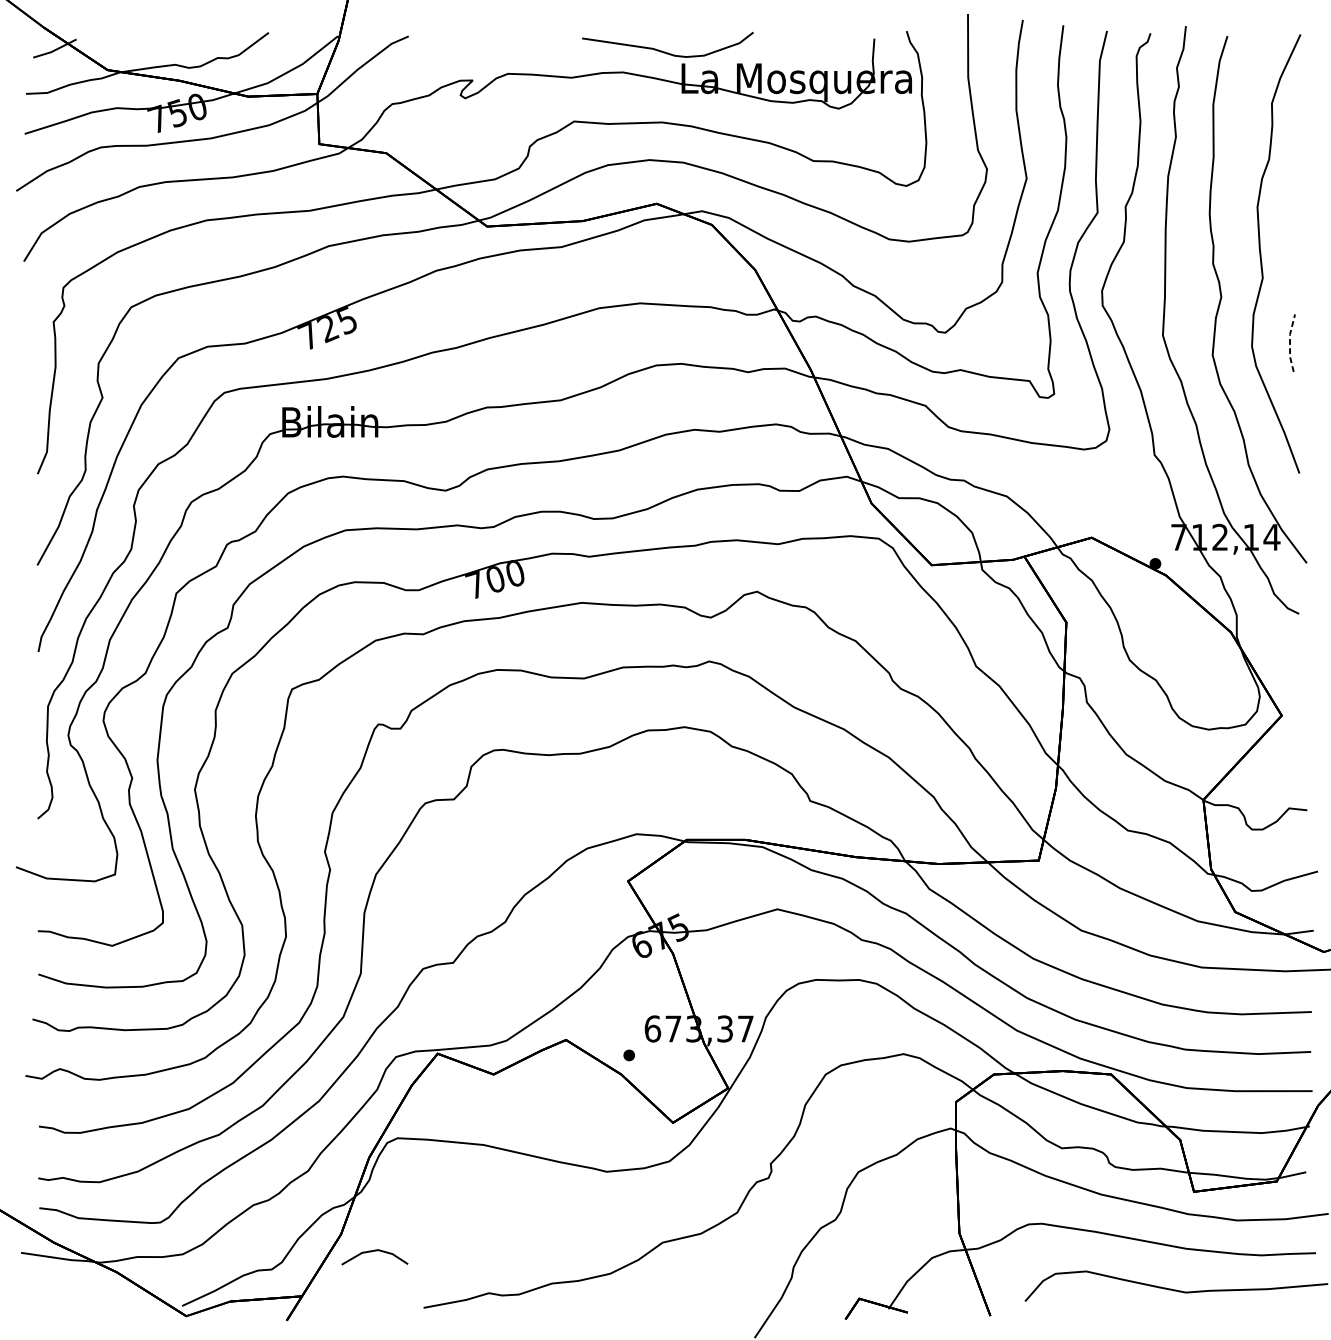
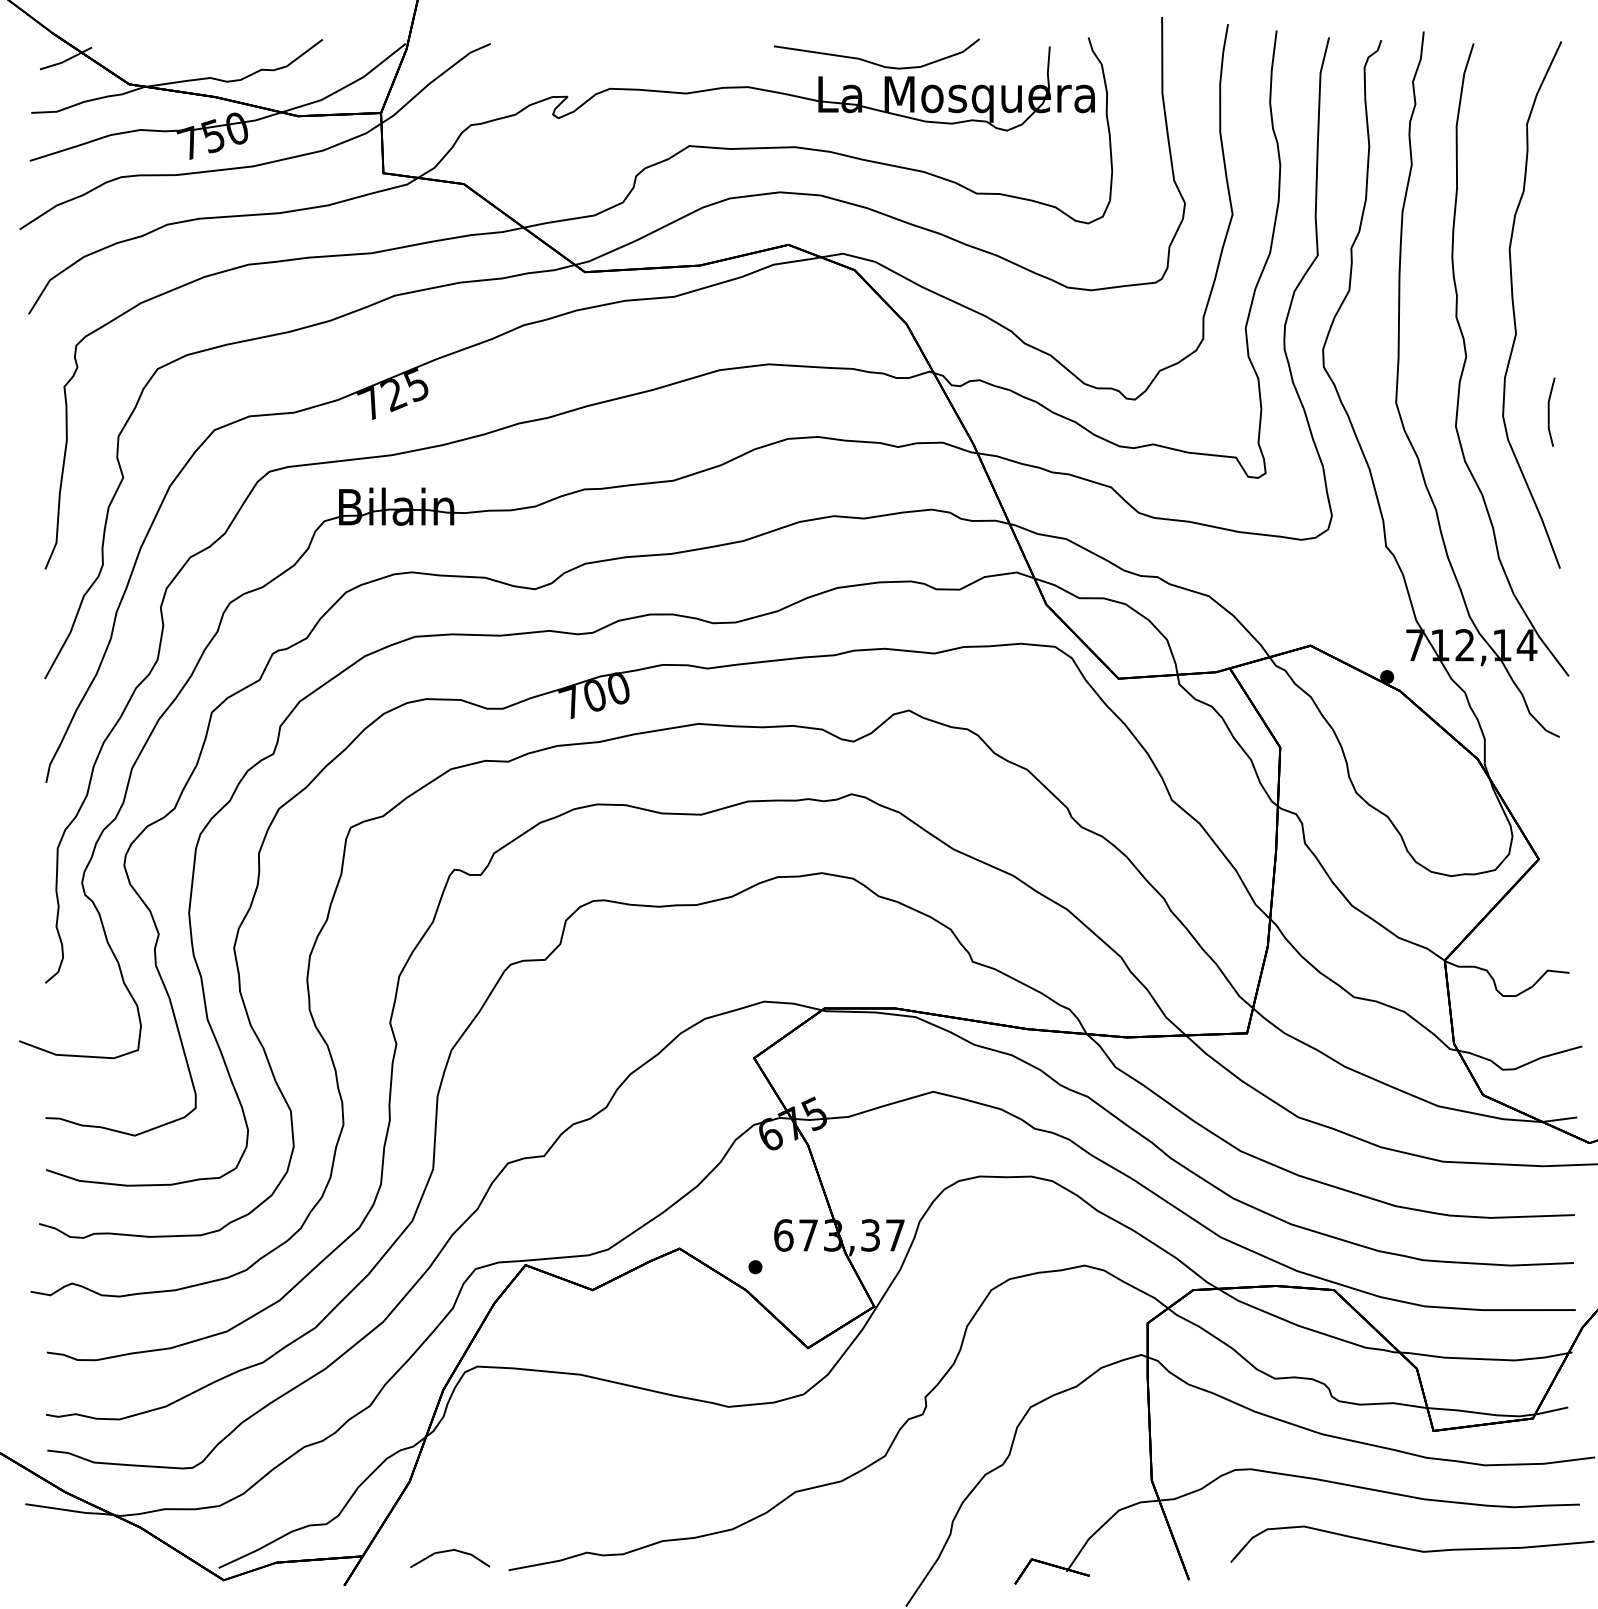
curve: (665, 51) -> (874, 62), moved
line: (1289, 342) -> (1548, 411), dashed -> solid
line: (375, 1251) -> (450, 1551), moved

